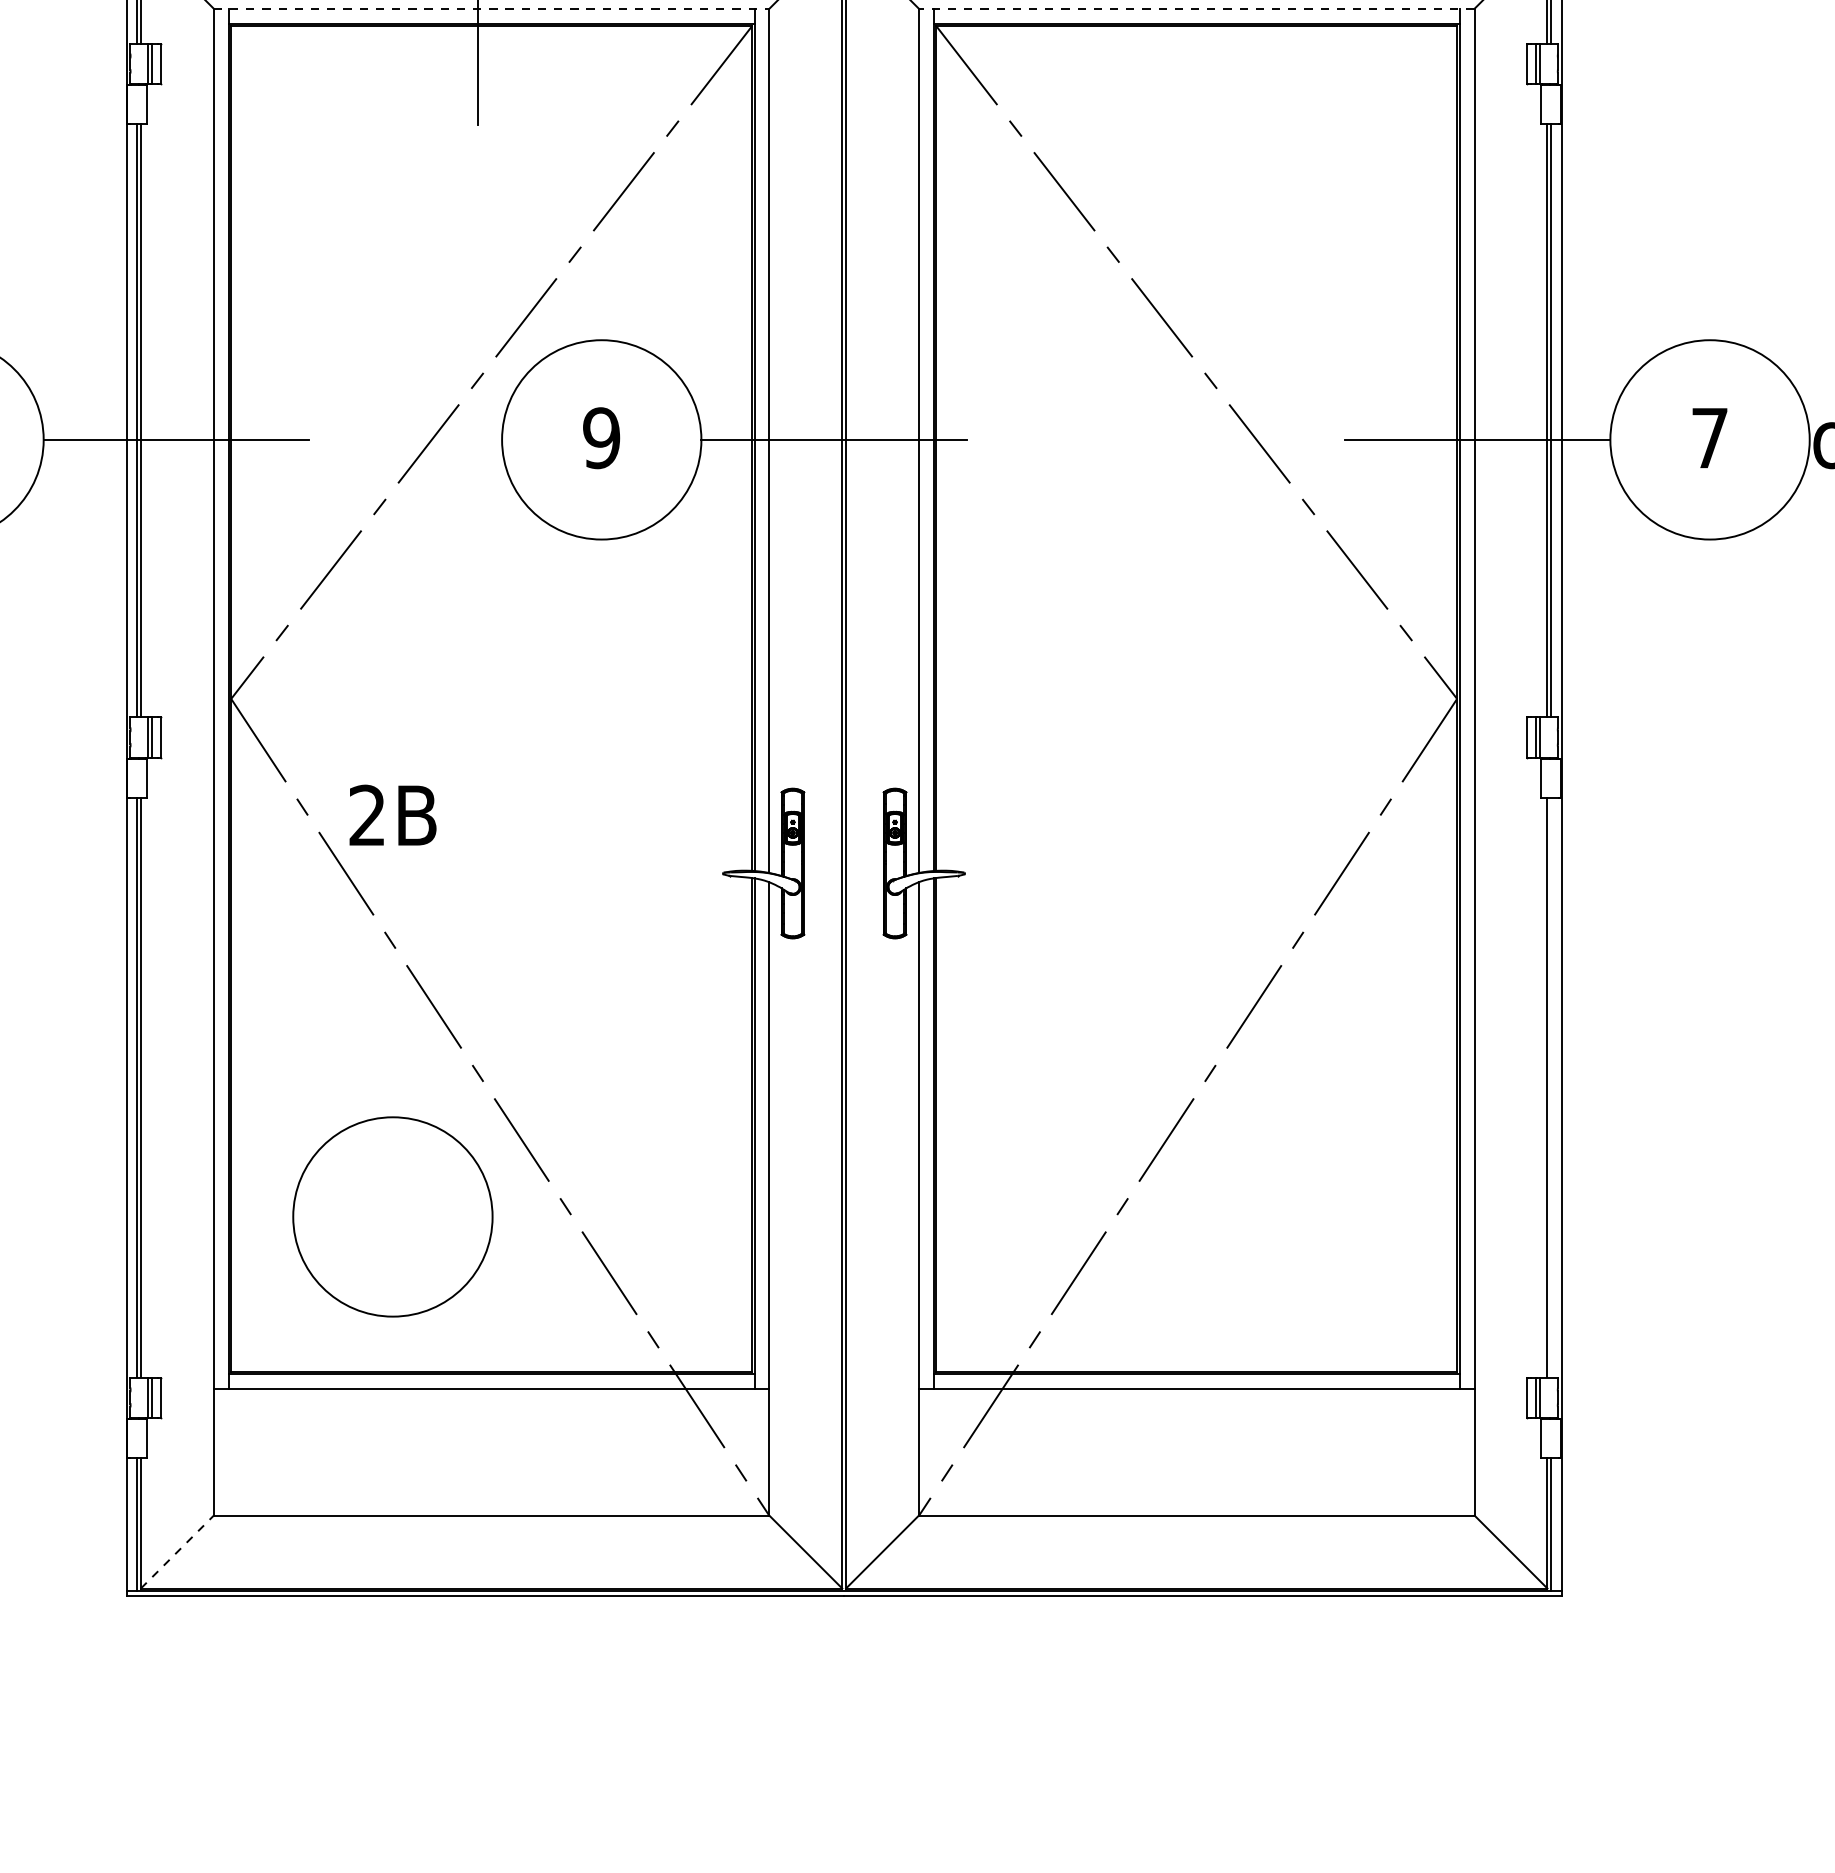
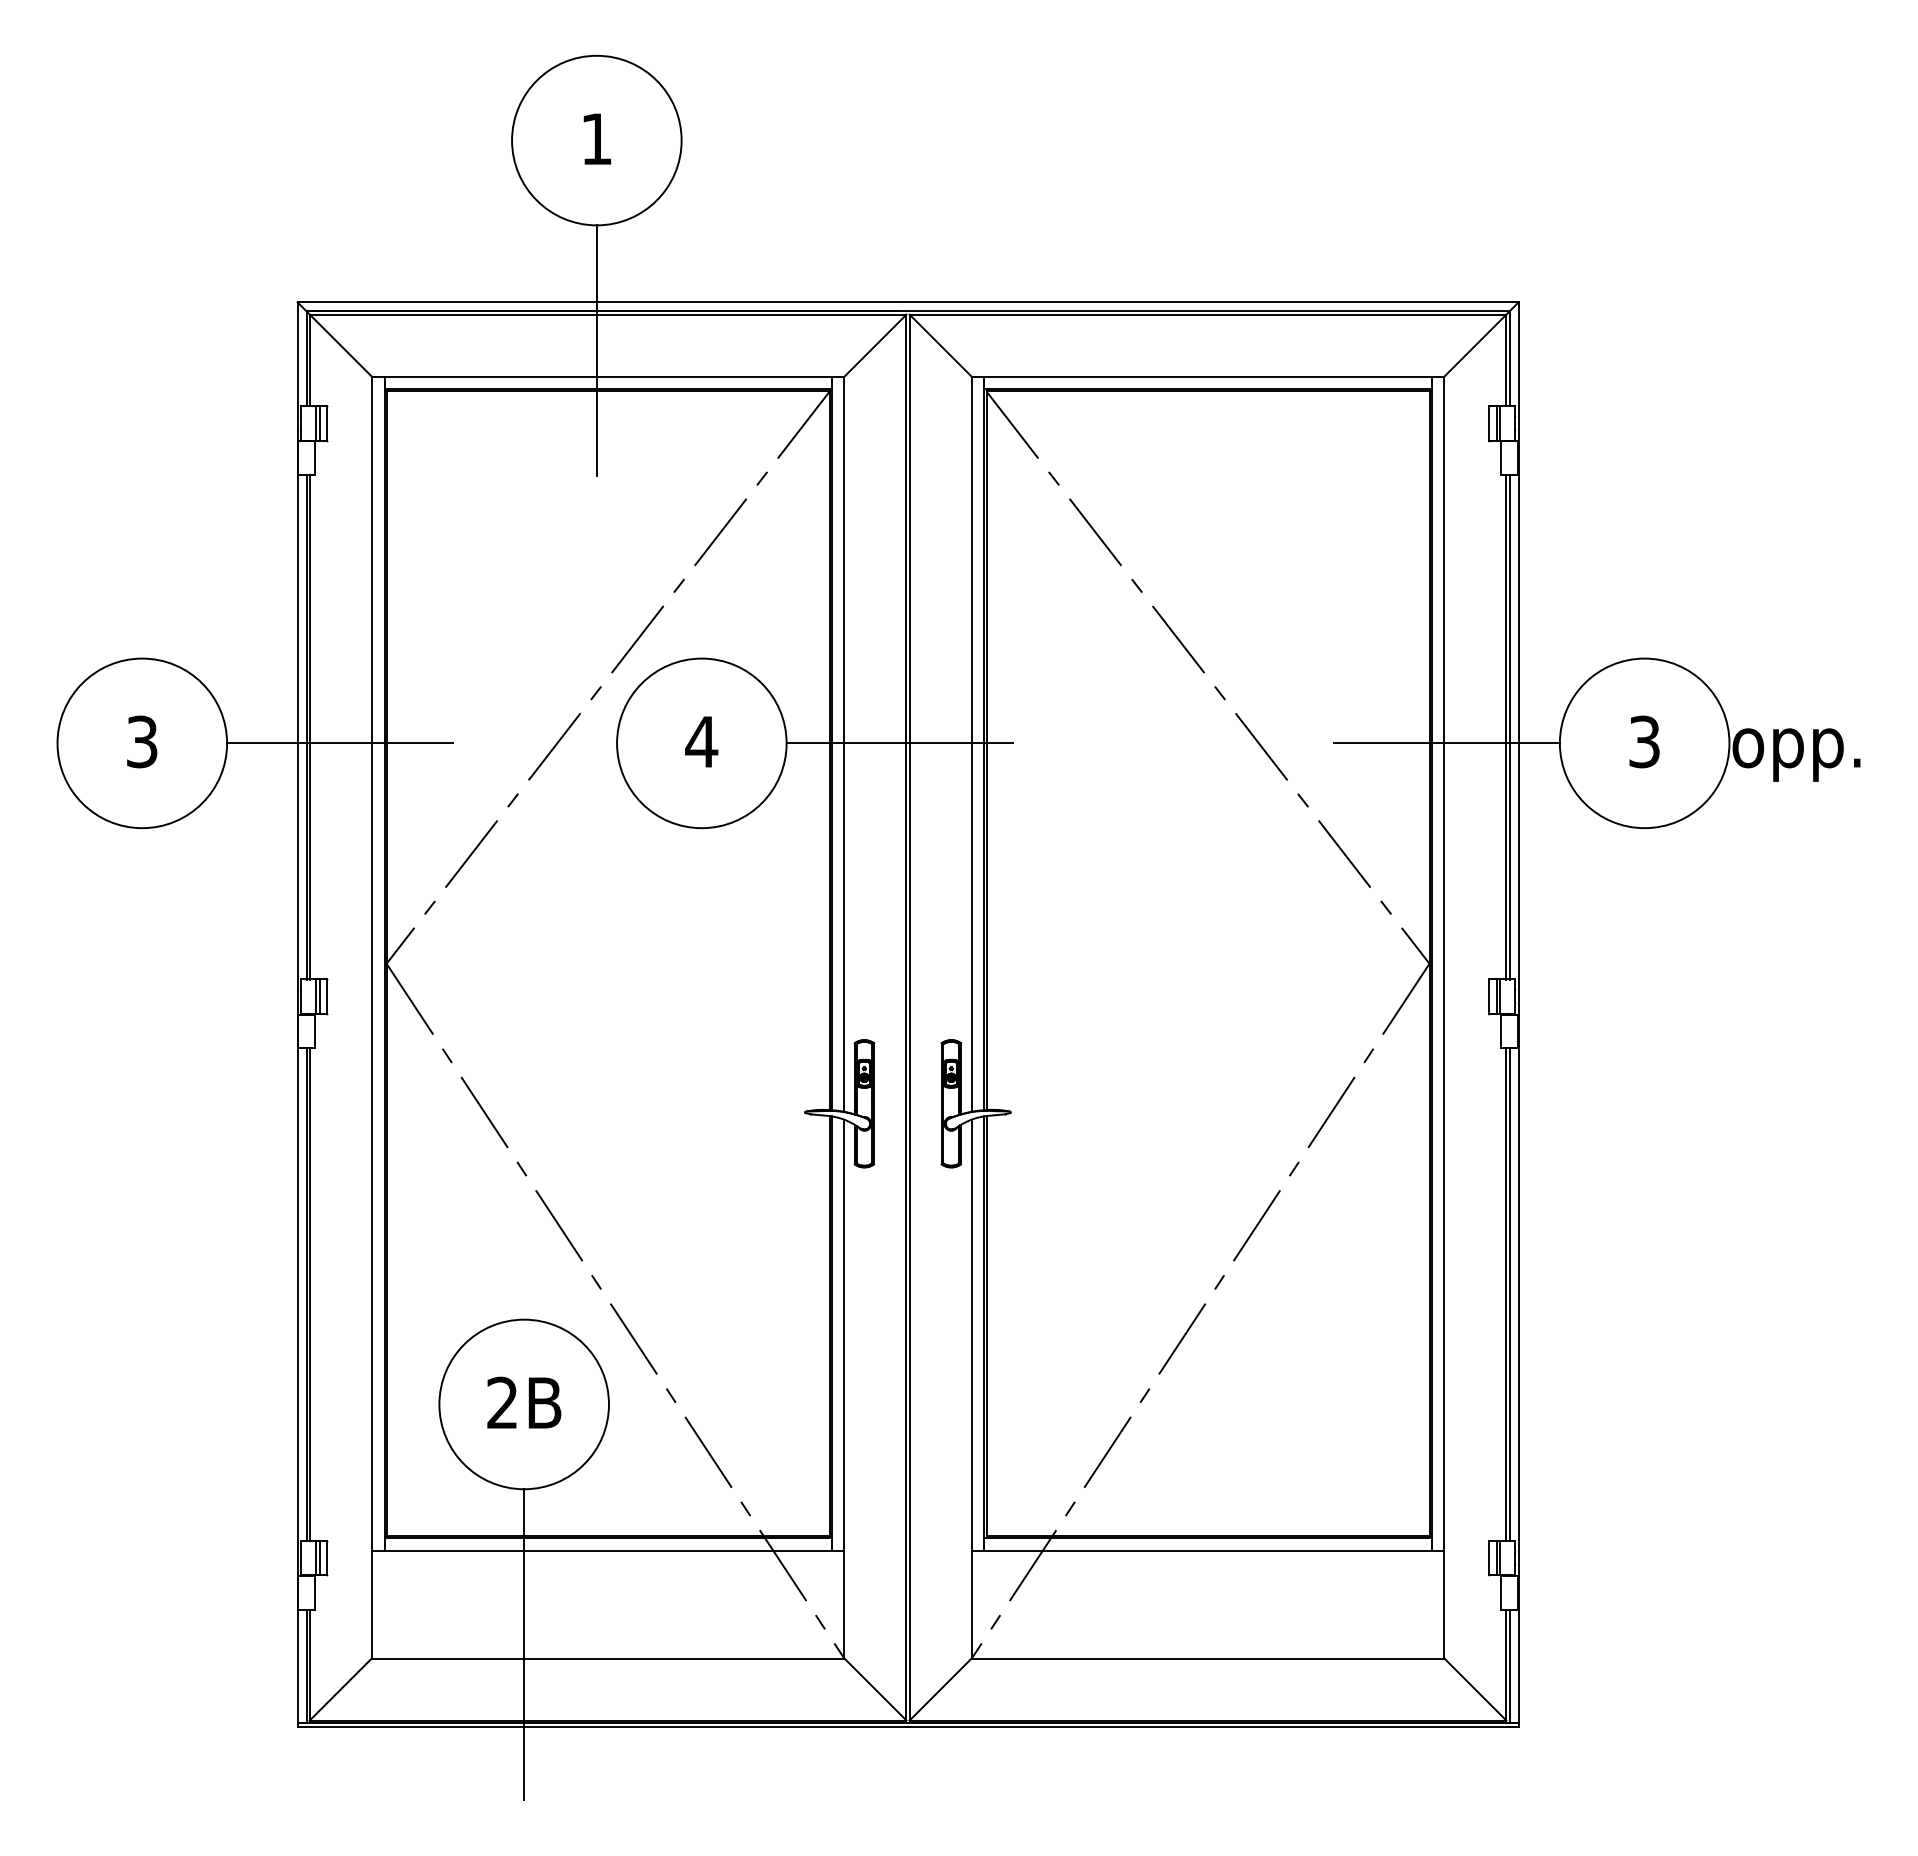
line: (492, 8) -> (608, 376), dashed -> solid
line: (1196, 8) -> (1207, 376), dashed -> solid
text: (601, 437) -> (701, 741), 9 -> 4
text: (1709, 437) -> (1644, 741), 7 -> 3
text: (393, 815) -> (524, 1402), moved
line: (1551, 1087) -> (1509, 1294), added
line: (393, 1499) -> (524, 1644), added
line: (176, 1552) -> (340, 1689), dashed -> solid

